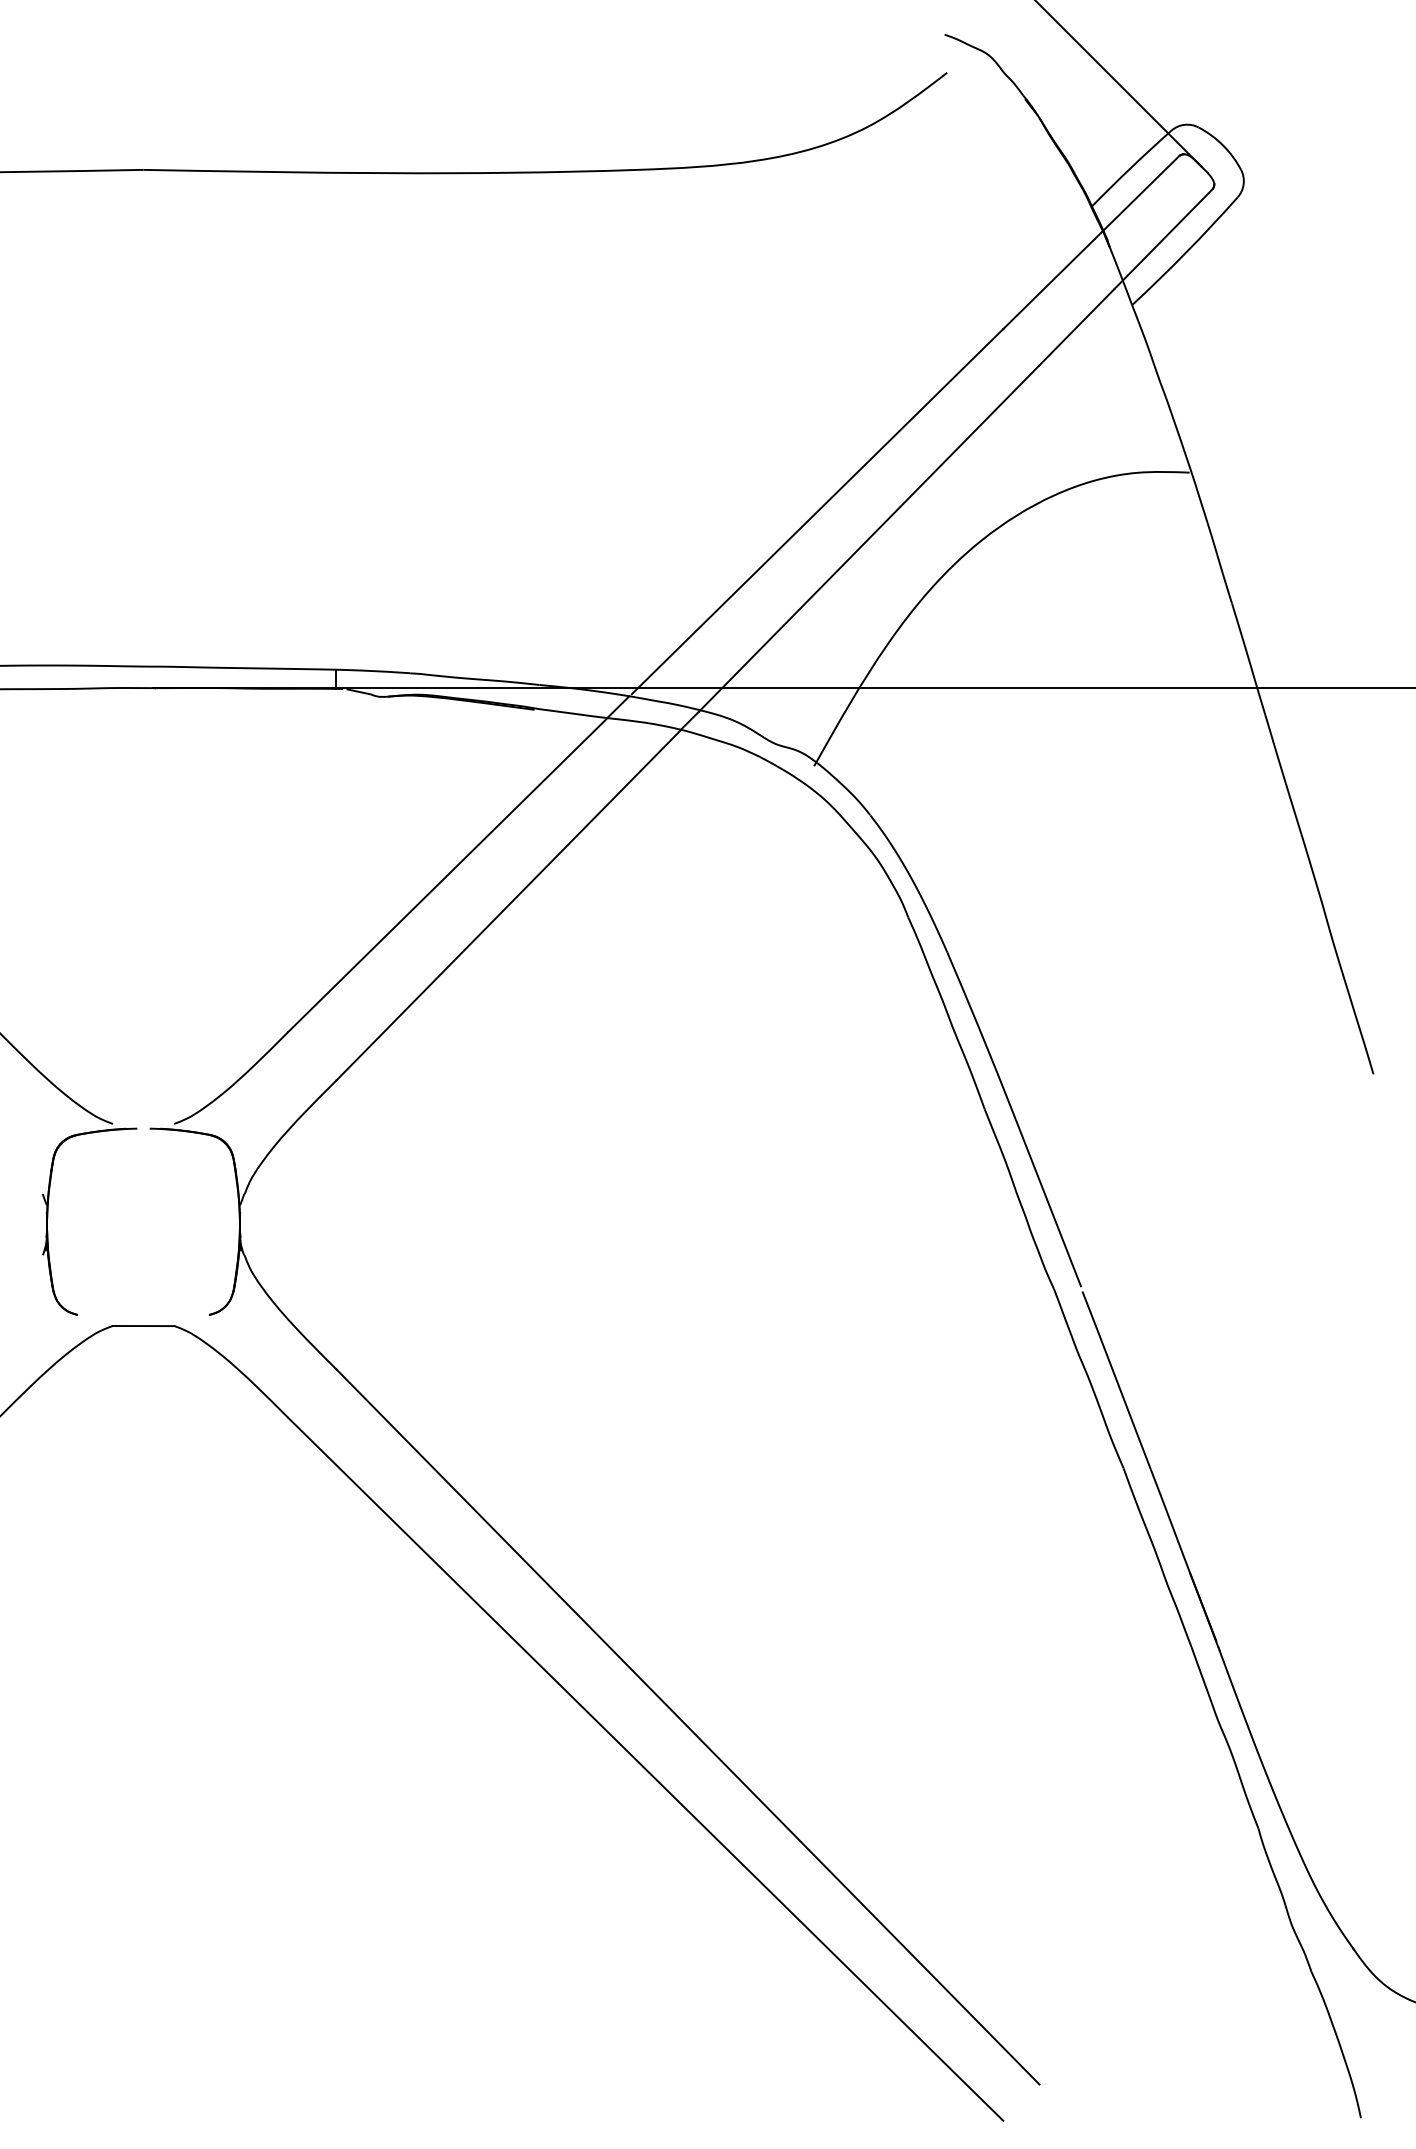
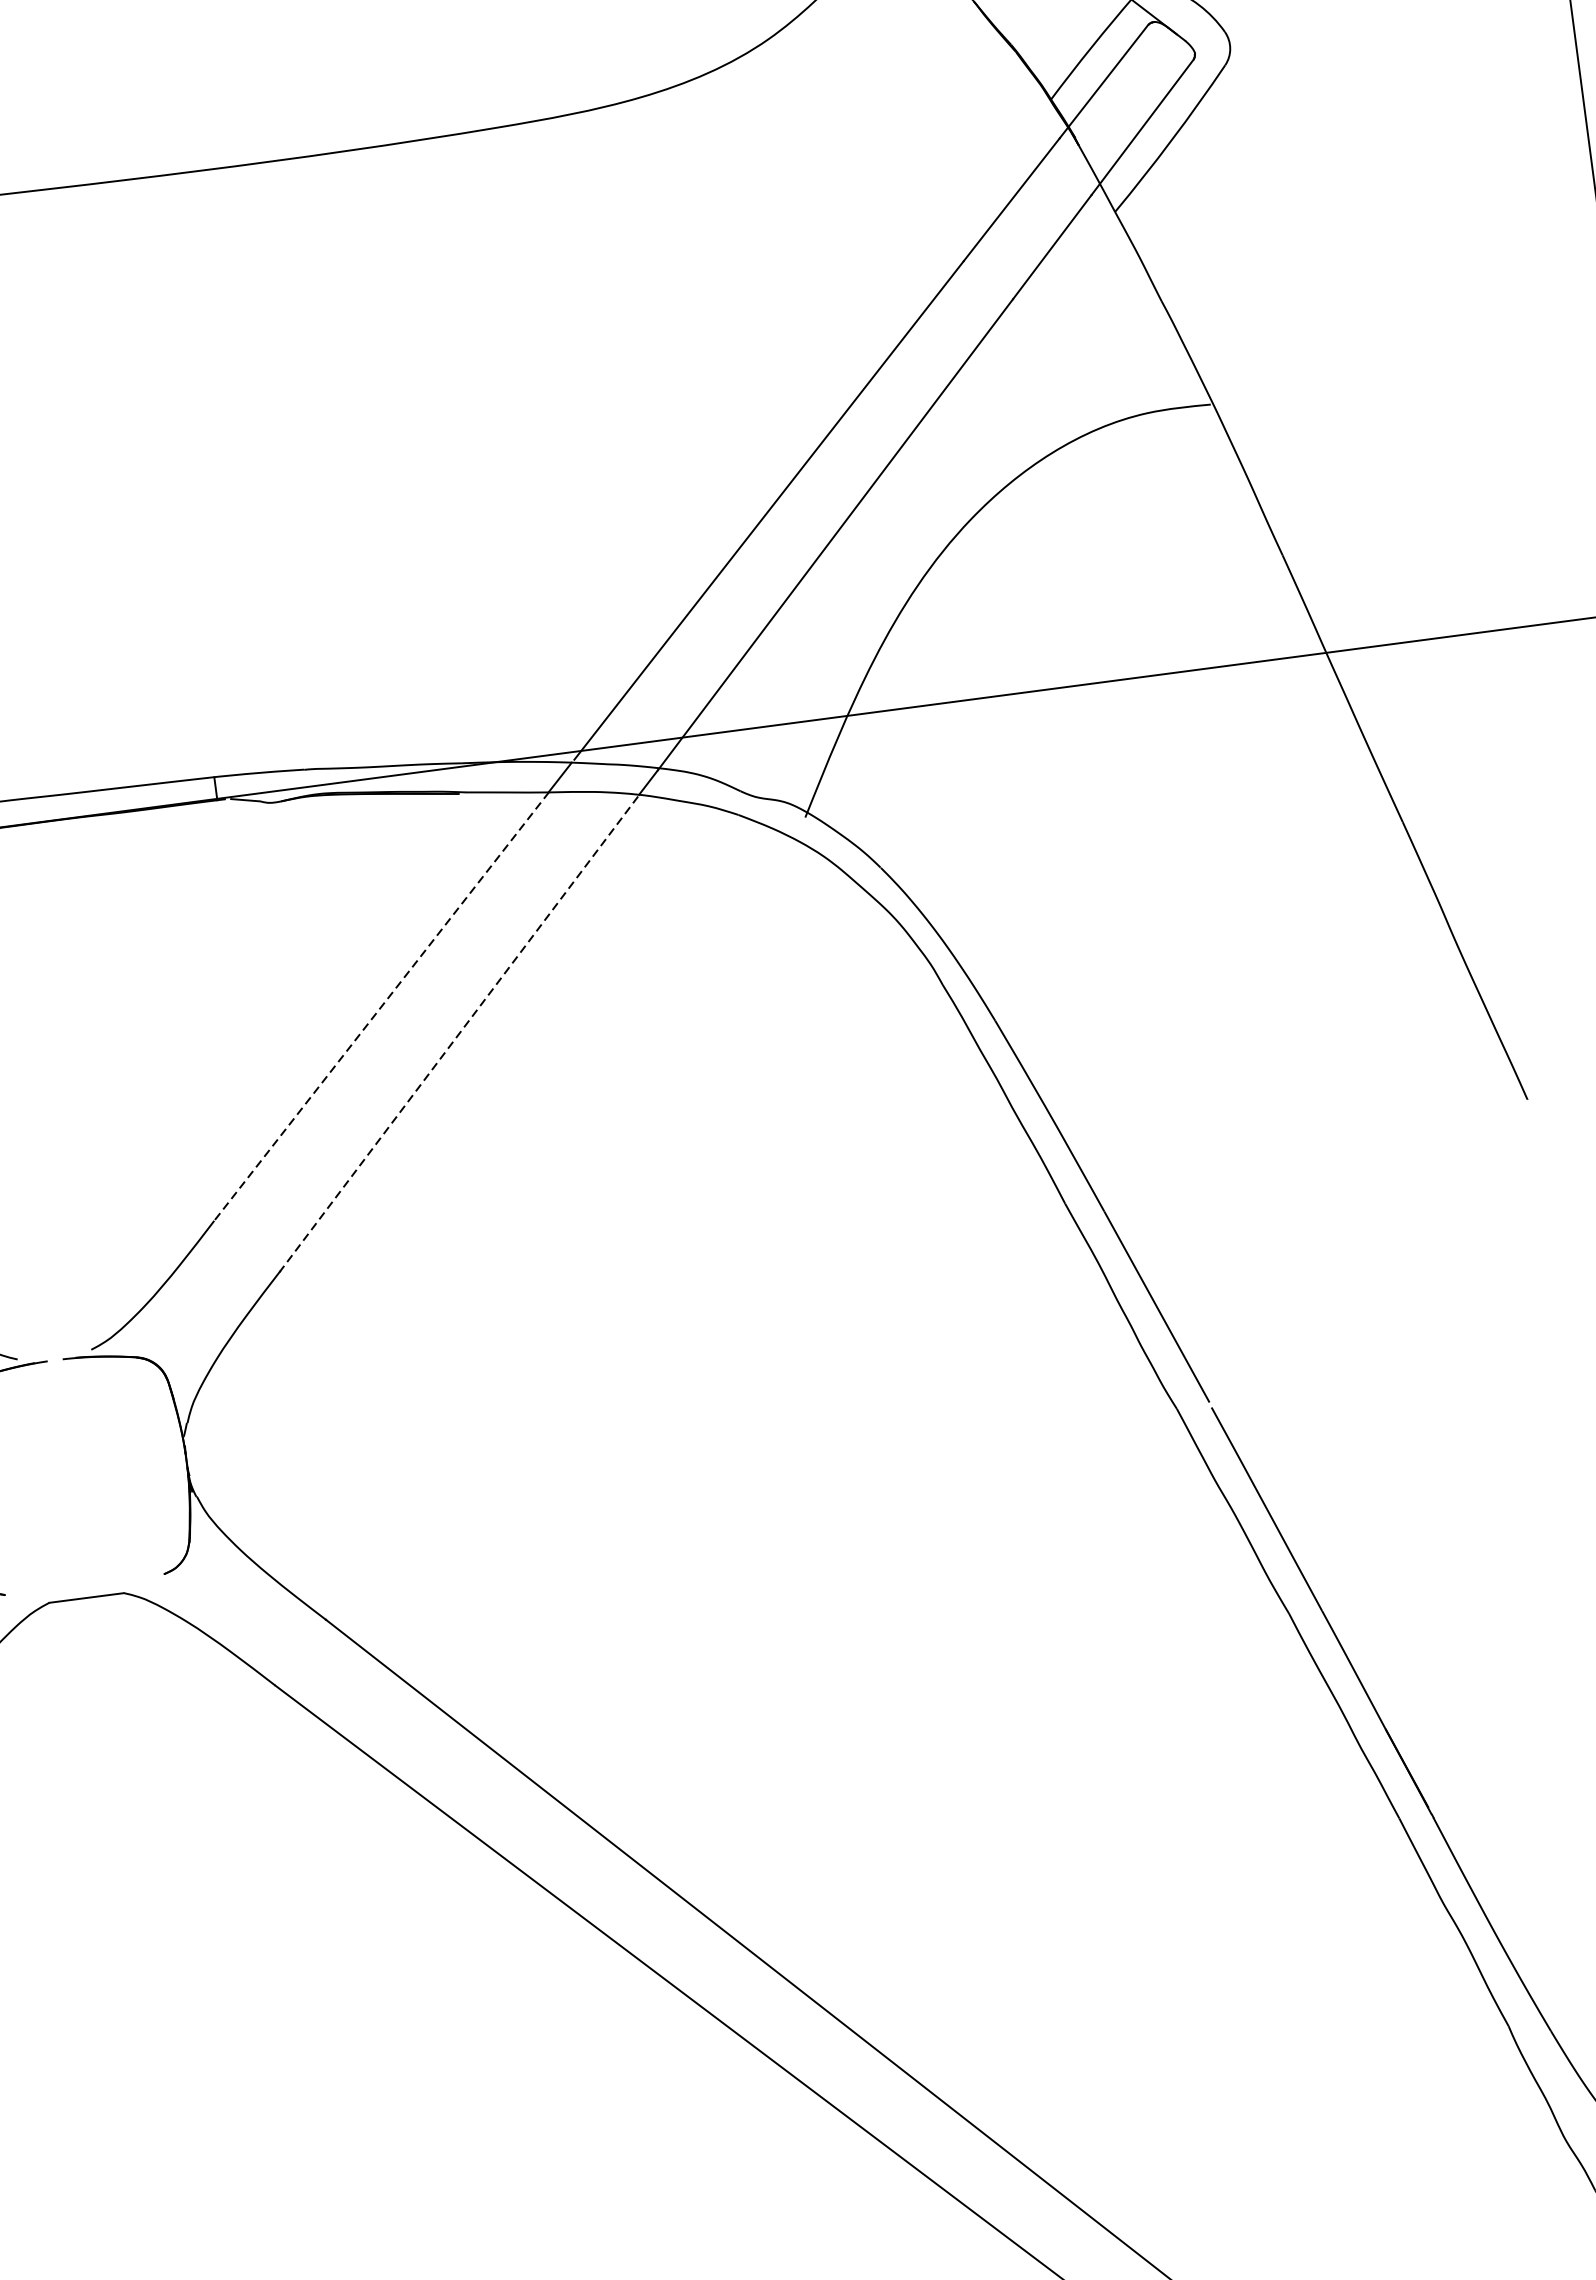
line: (448, 874) -> (382, 1005), solid -> dashed
line: (508, 905) -> (459, 1033), solid -> dashed

